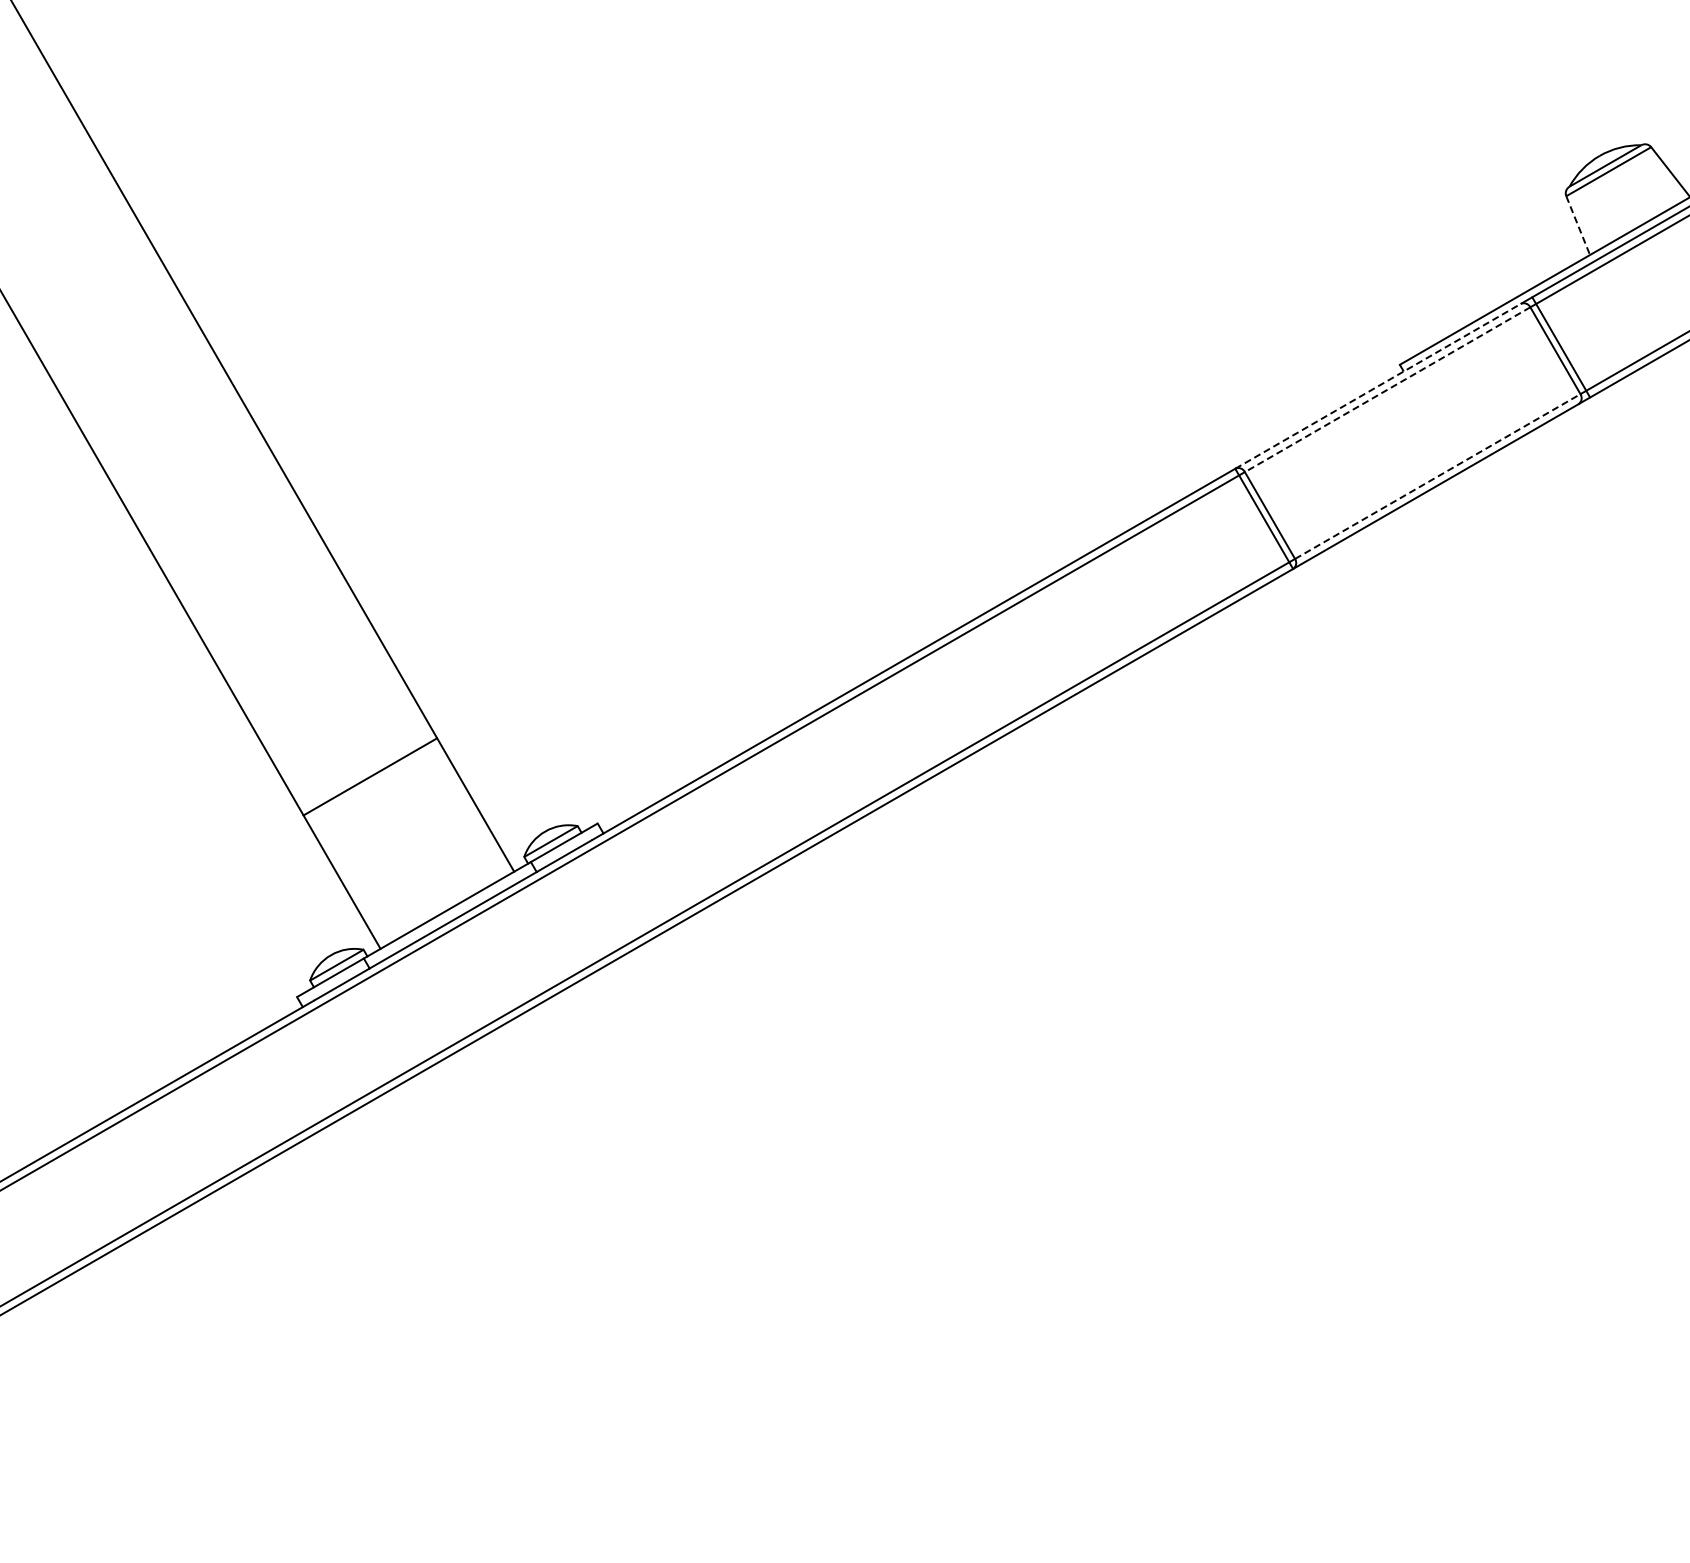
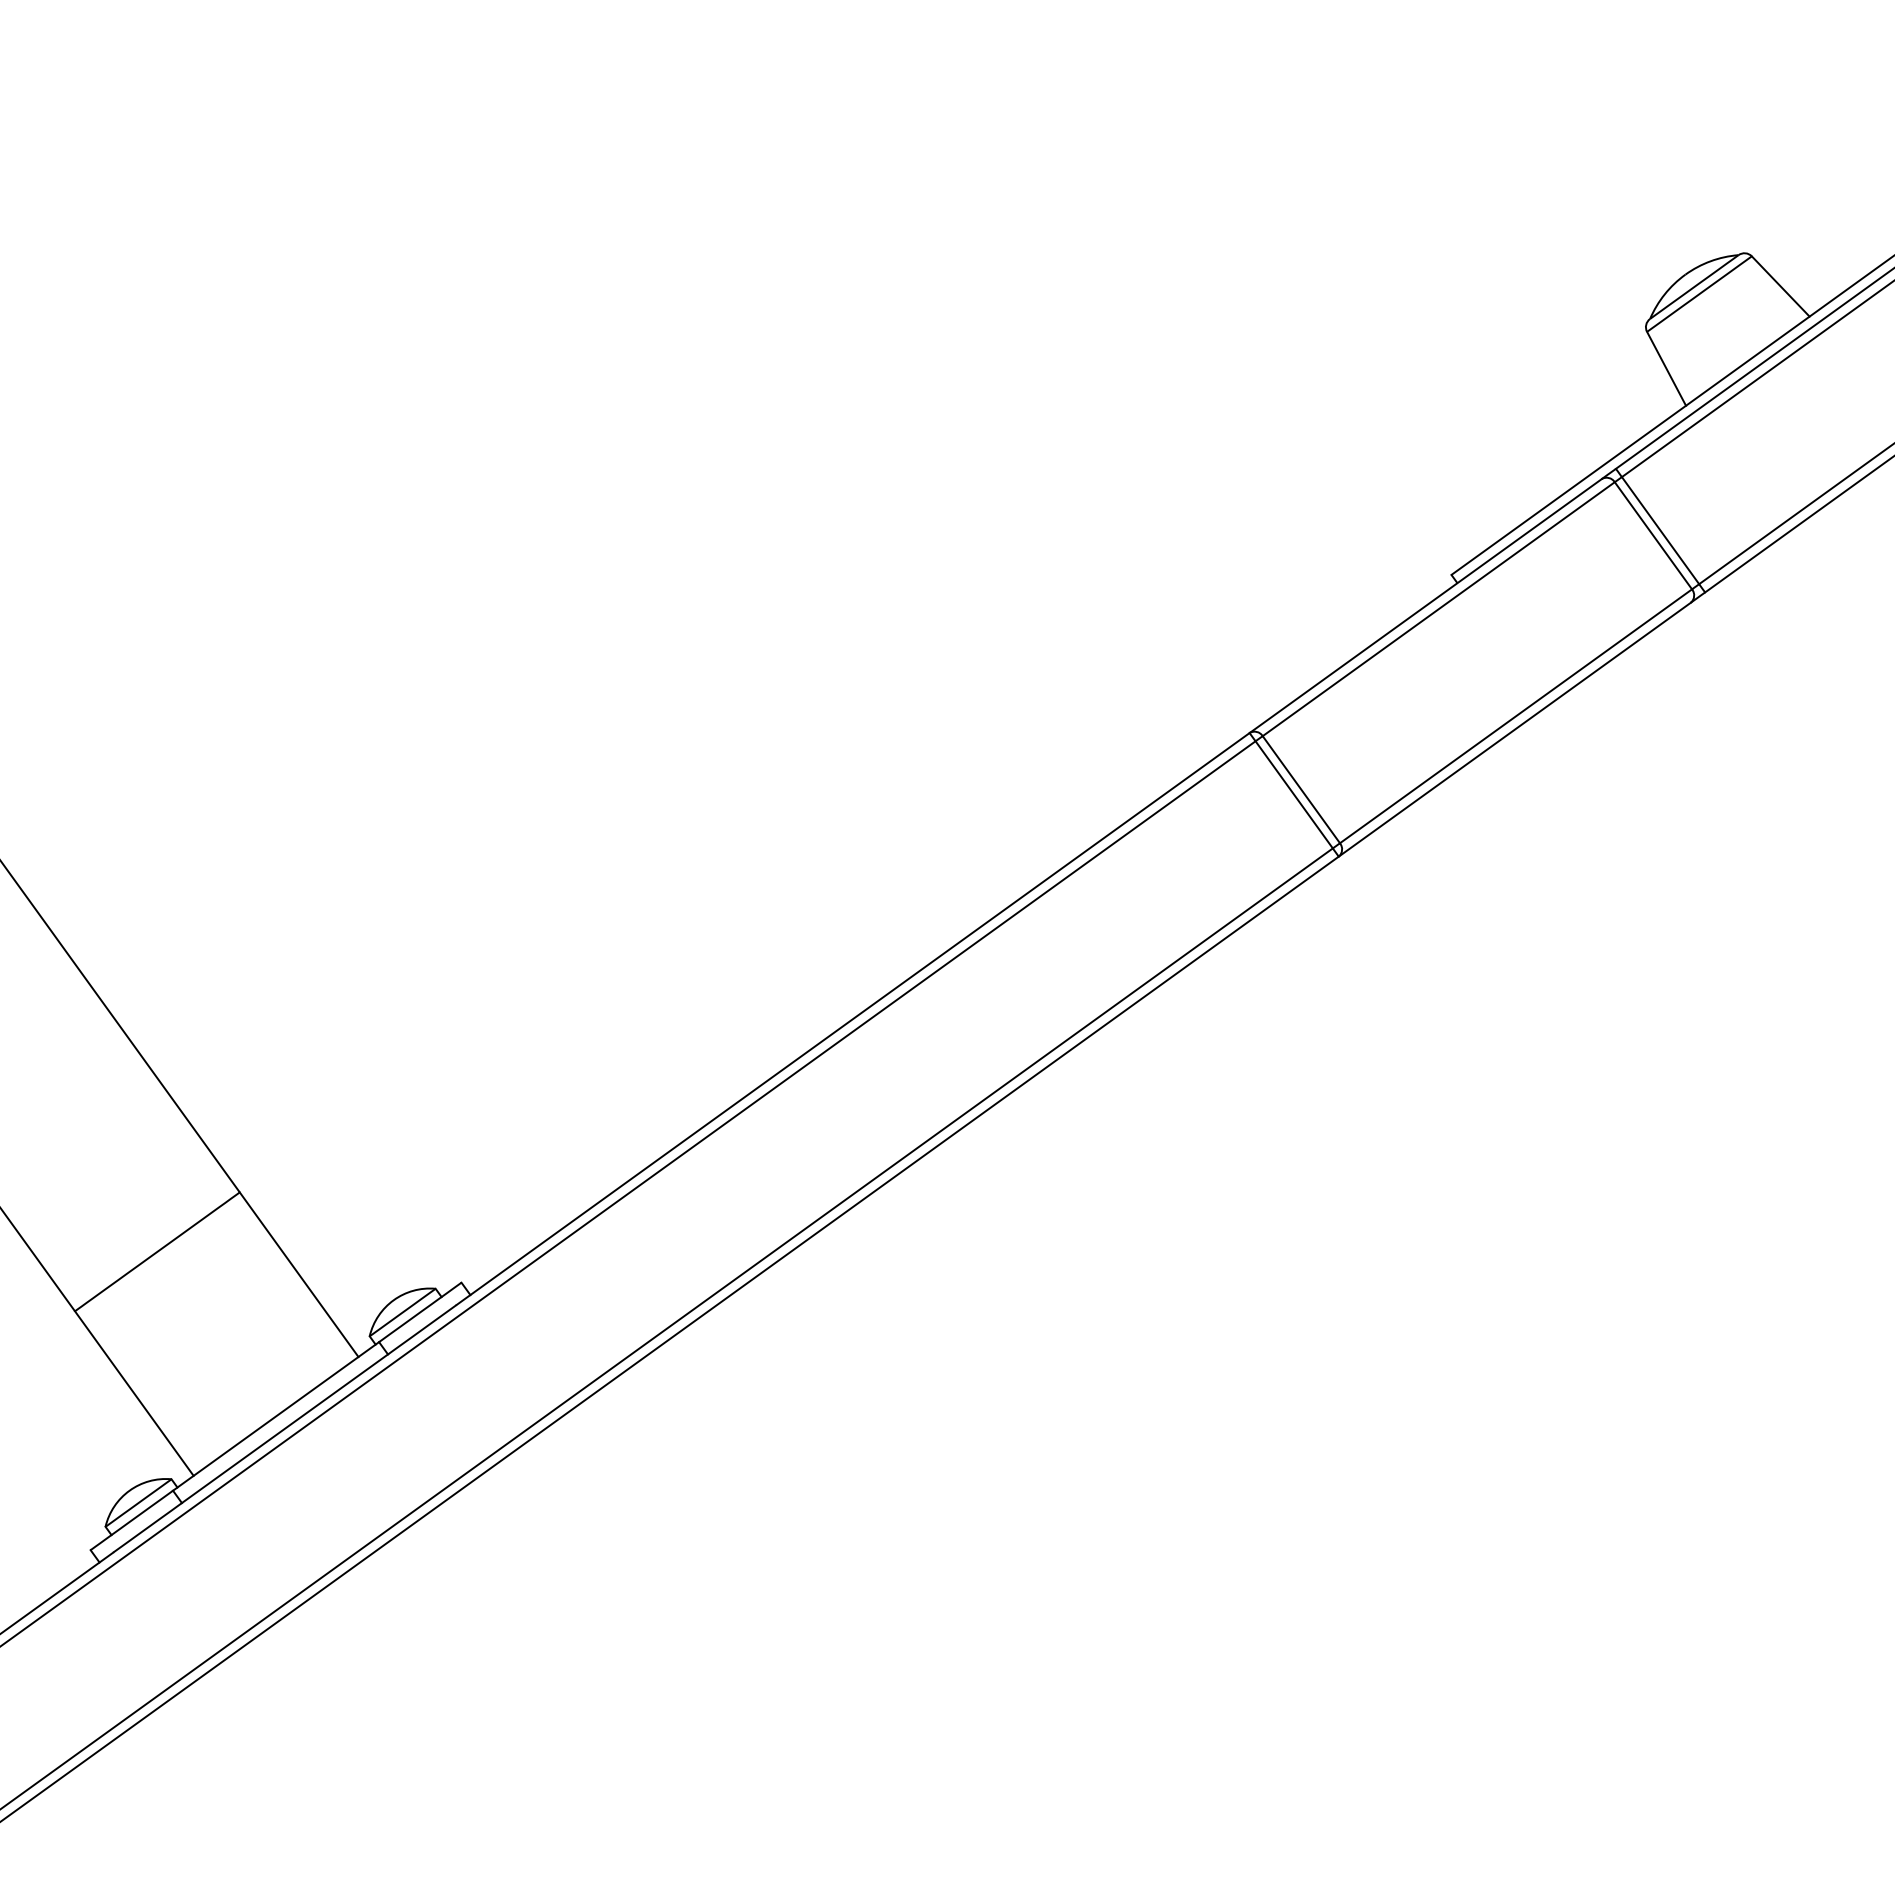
line: (1578, 225) -> (1666, 368), dashed -> solid
line: (1378, 386) -> (1426, 606), dashed -> solid
line: (1387, 389) -> (1438, 608), dashed -> solid
line: (1437, 476) -> (1515, 716), dashed -> solid

